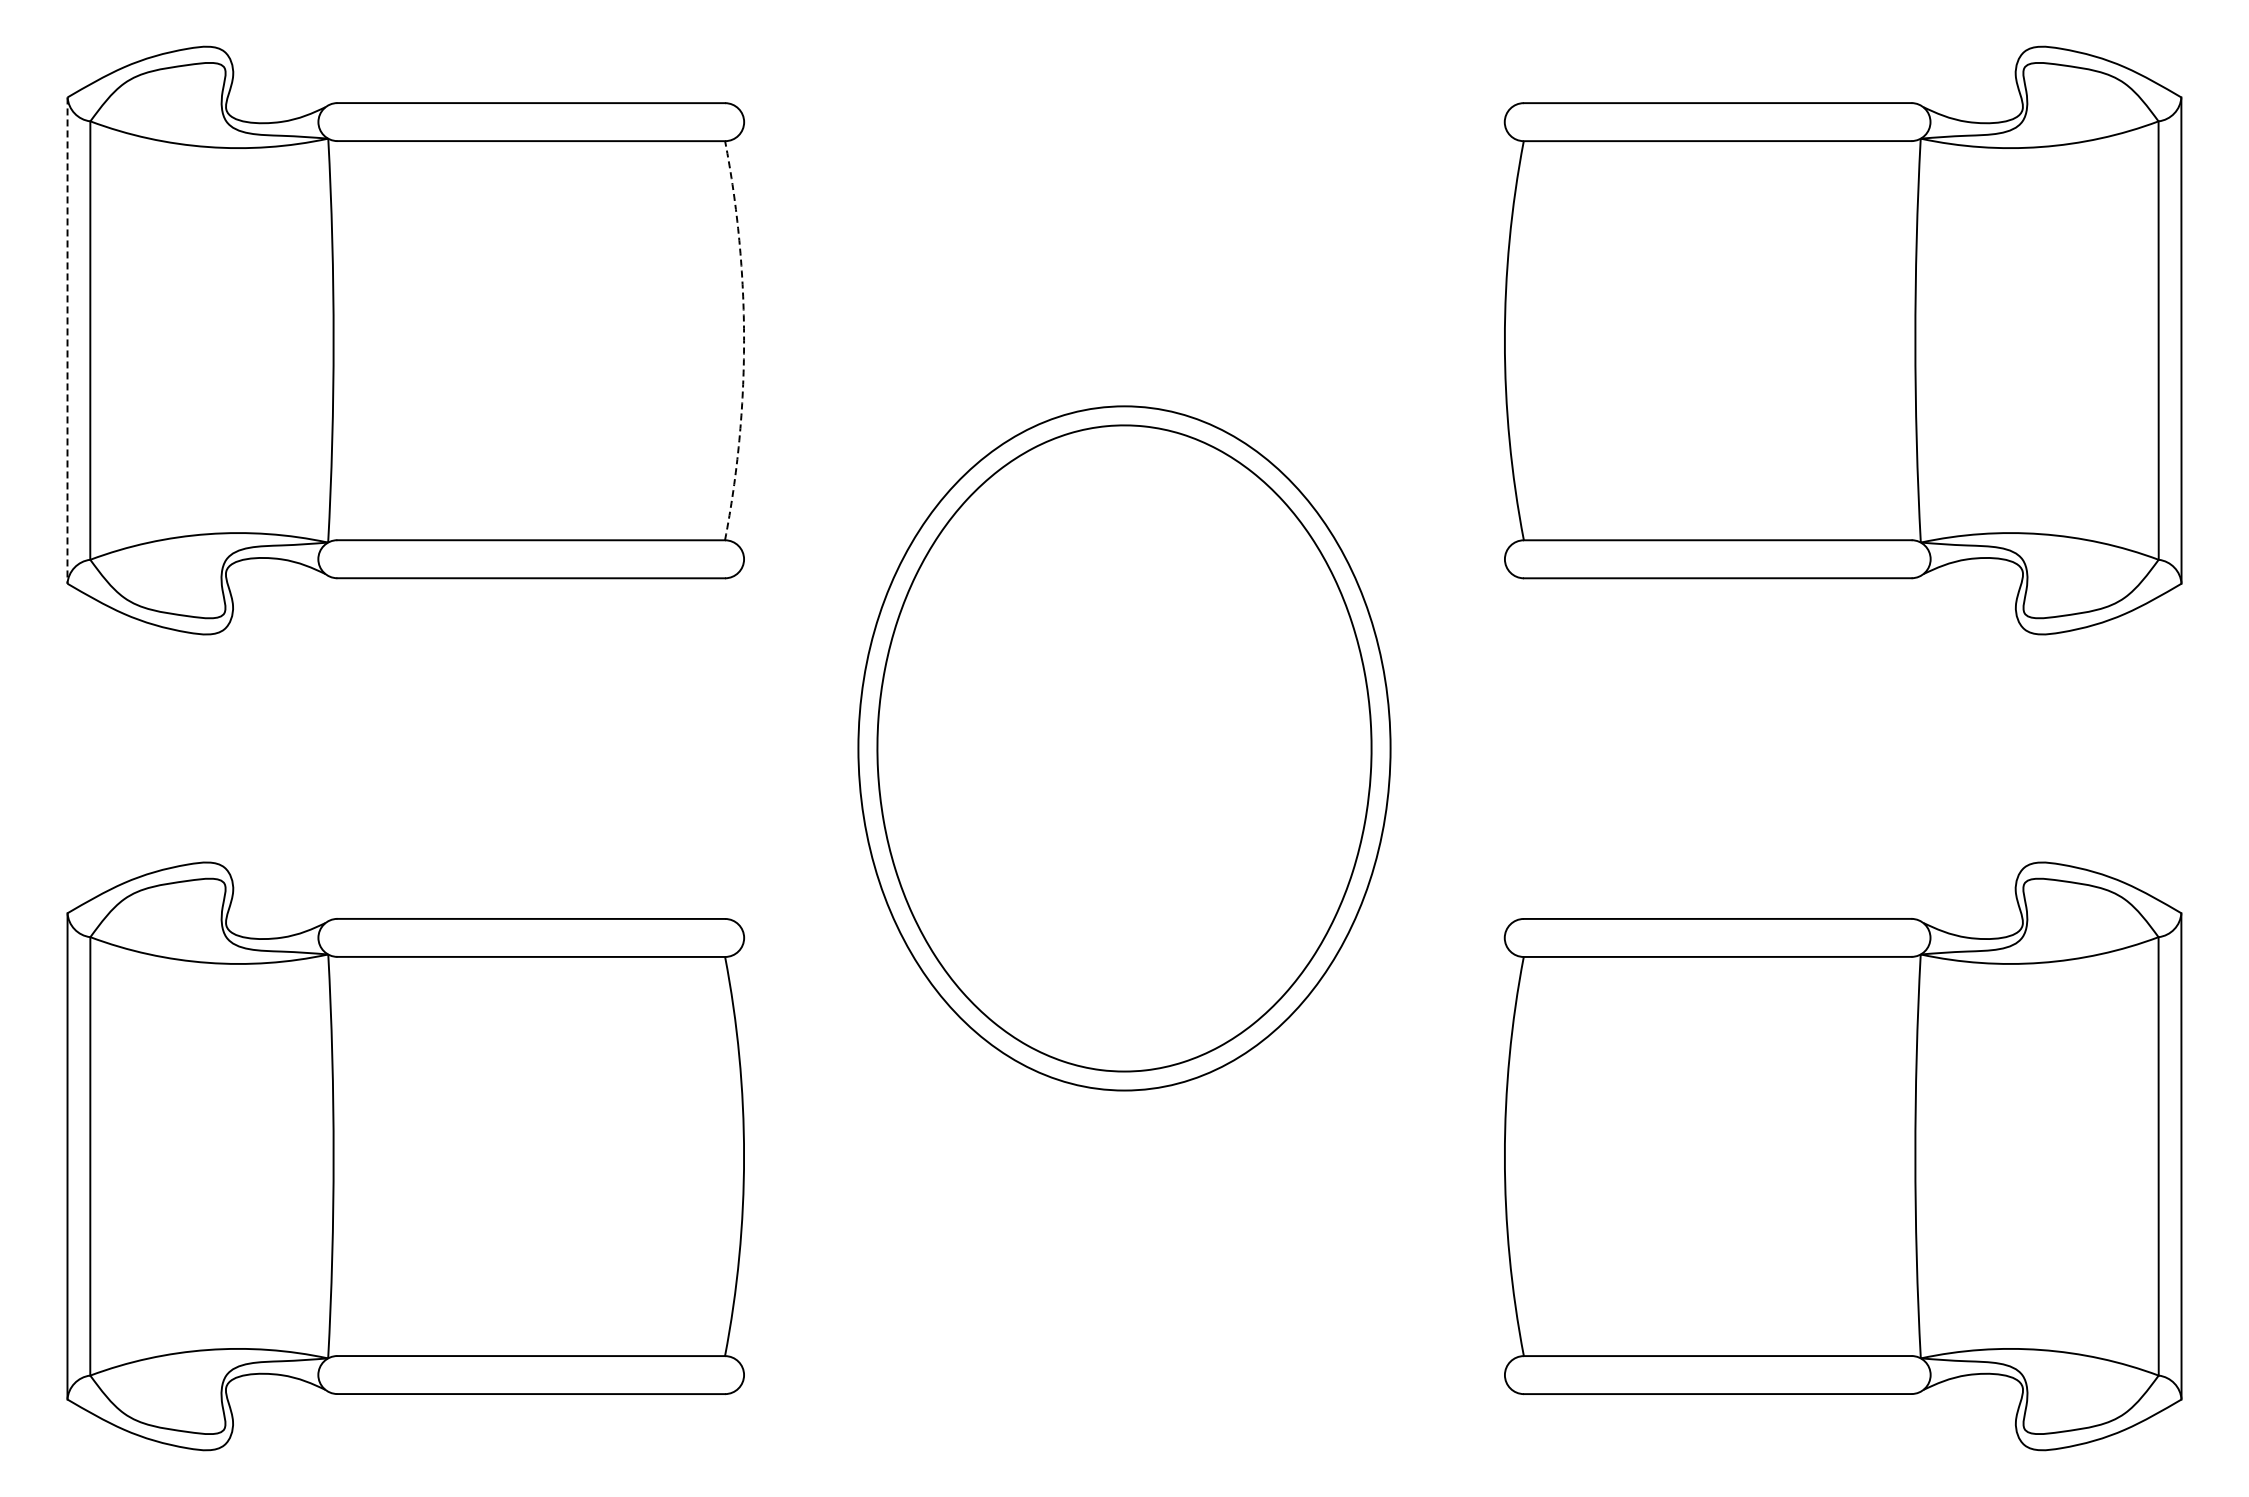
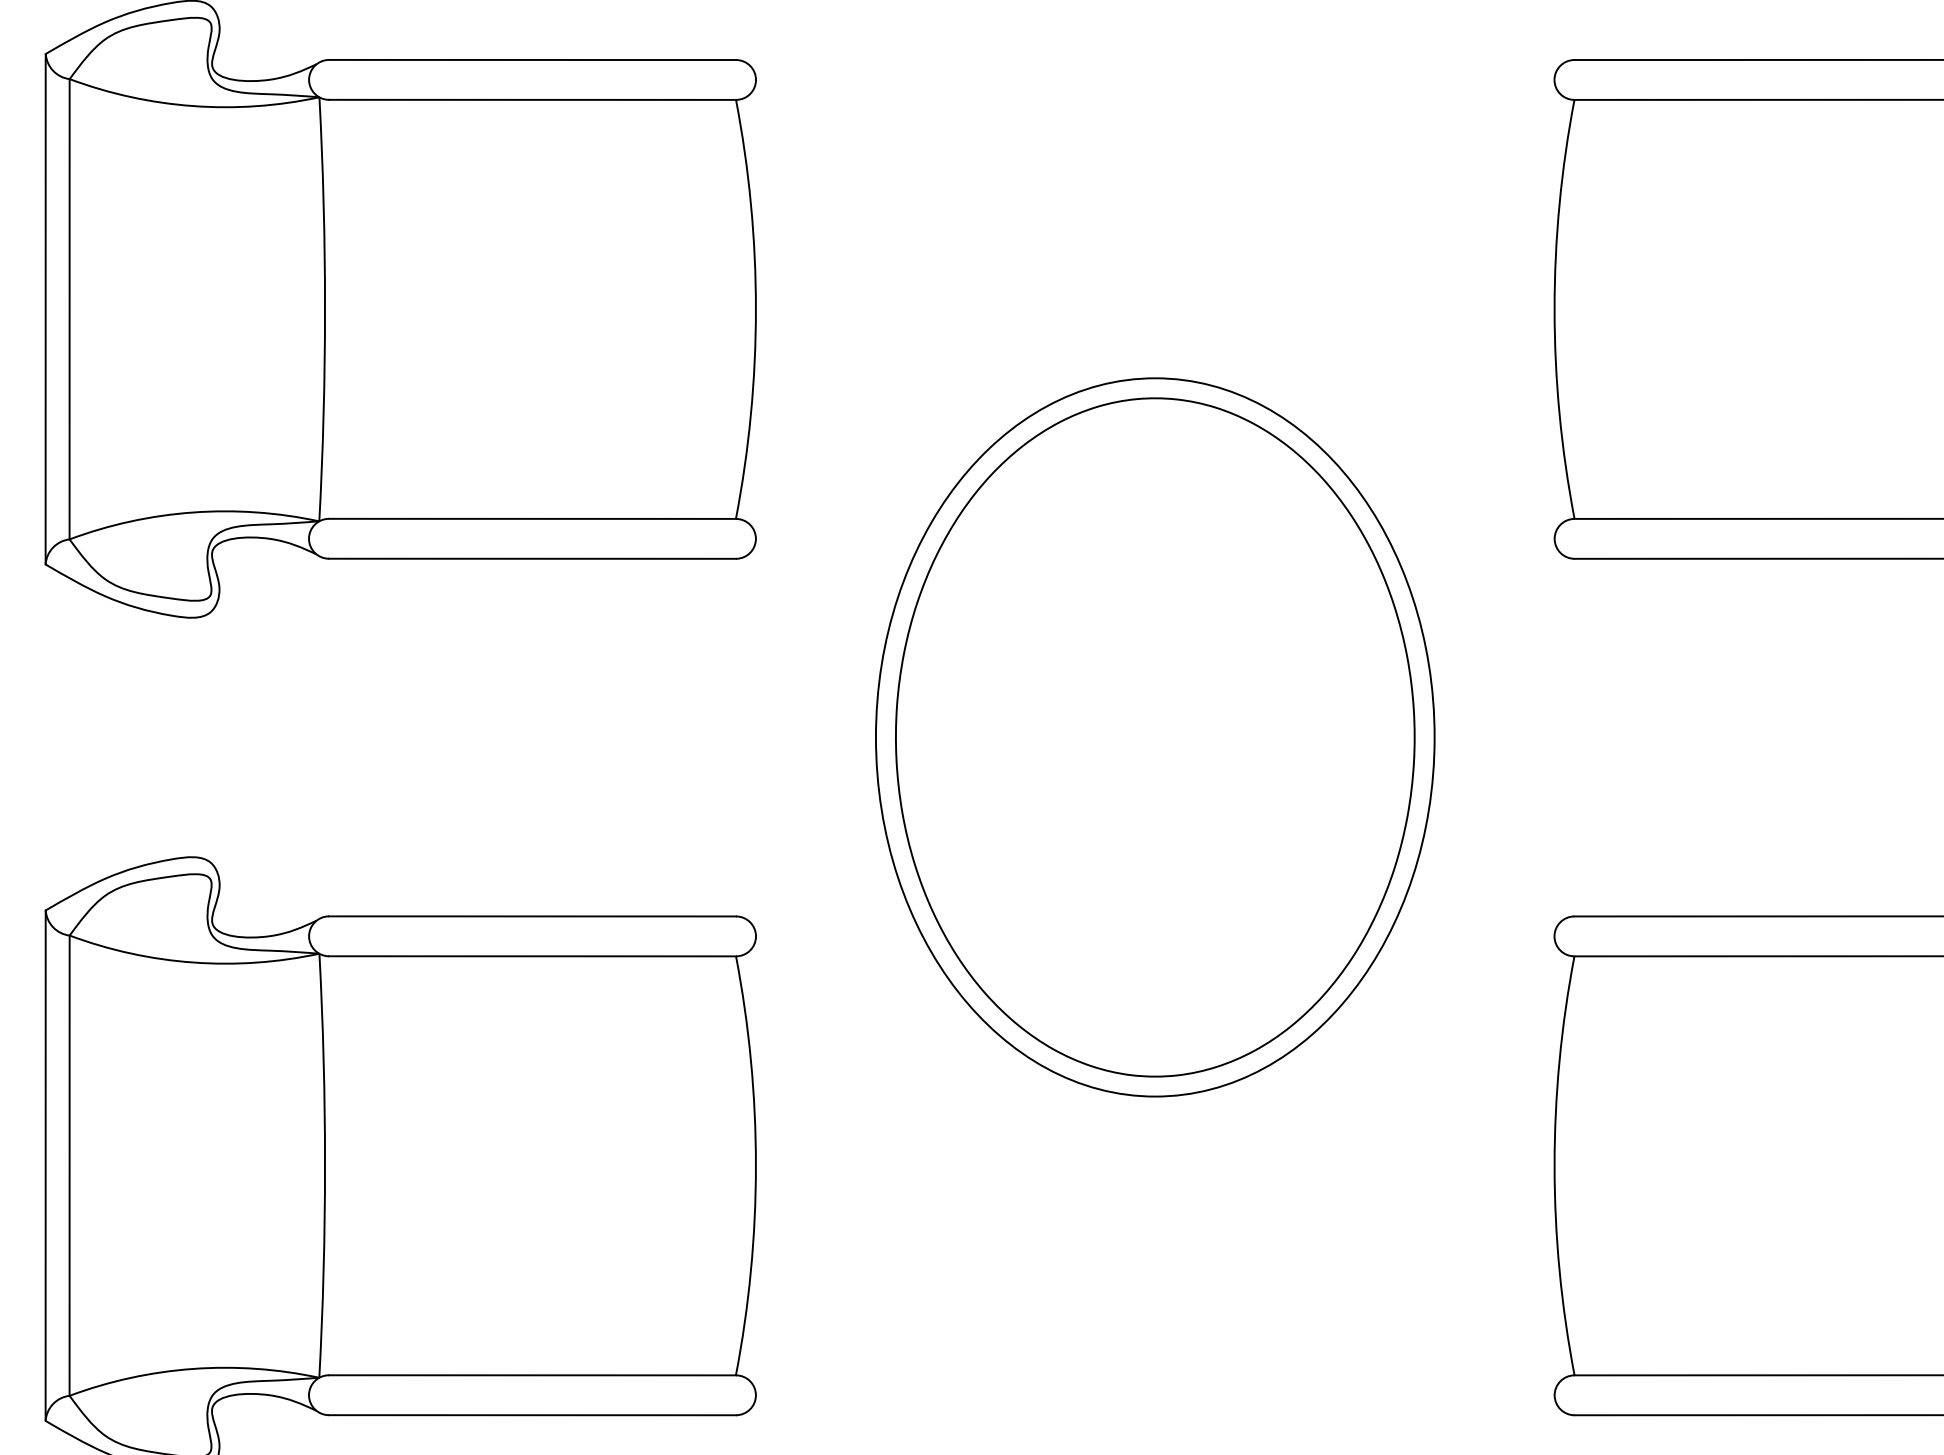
arc: (744, 340) -> (756, 309), dashed -> solid
line: (67, 341) -> (45, 310), dashed -> solid

